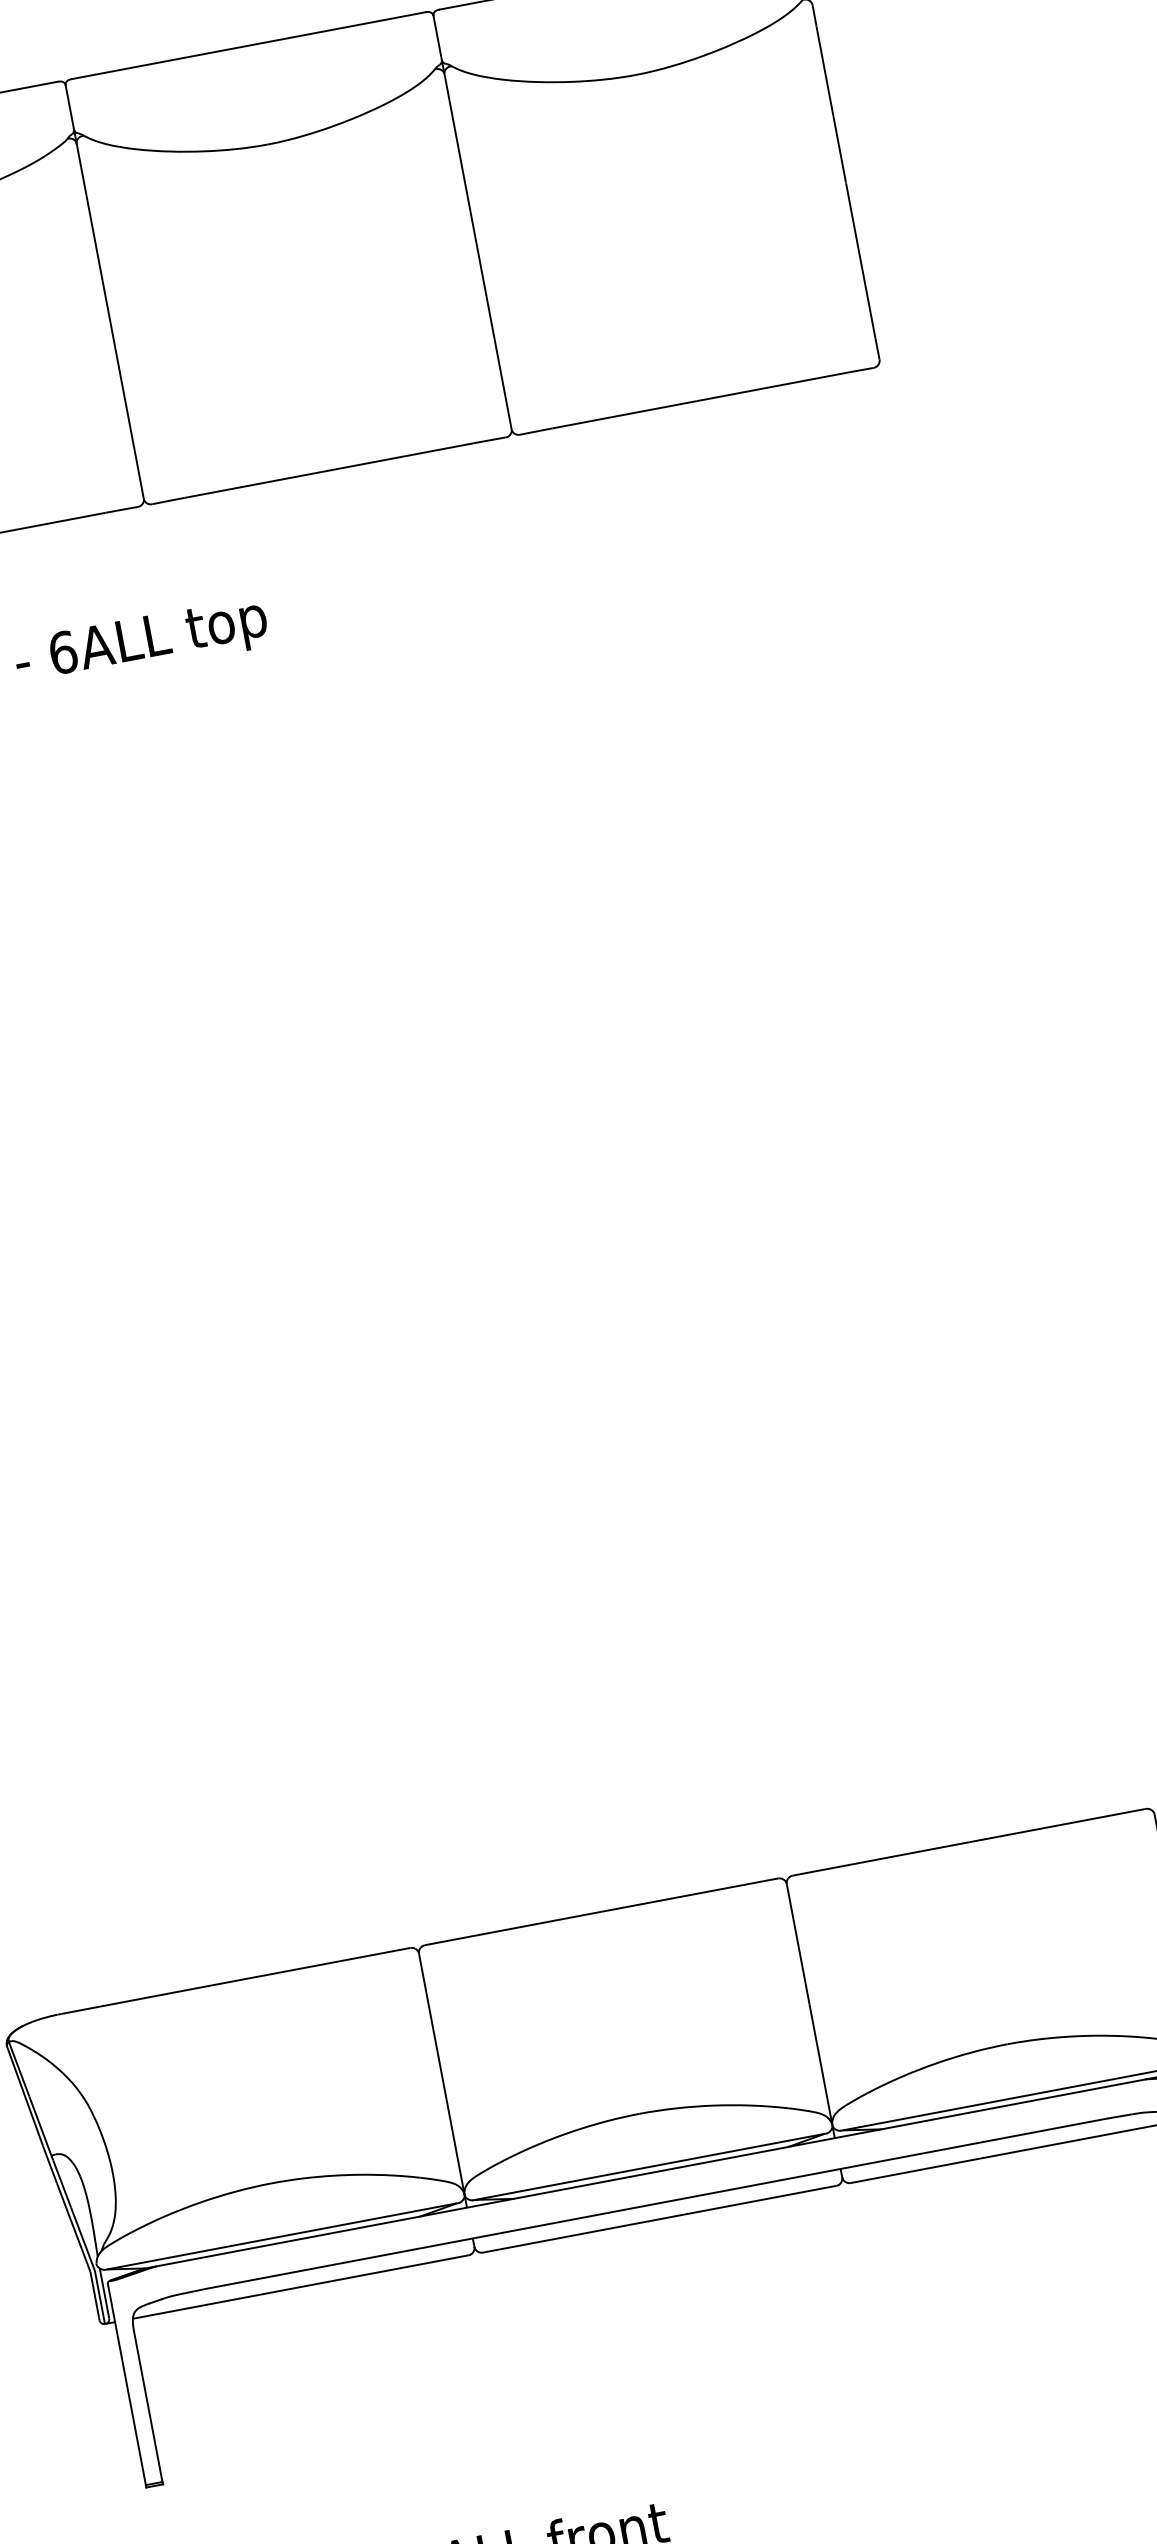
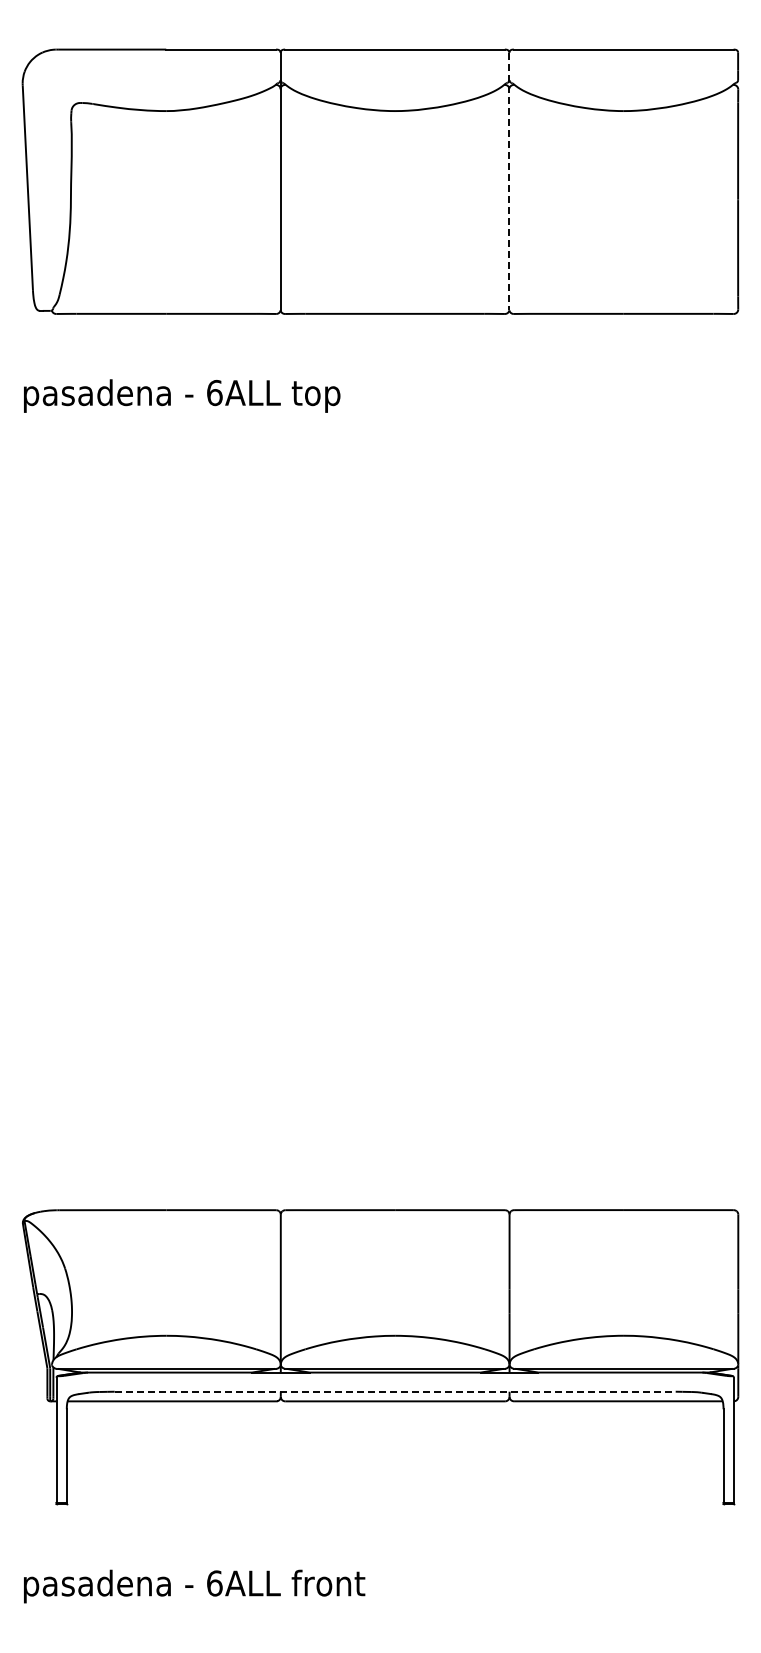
line: (472, 223) -> (509, 181), solid -> dashed
line: (657, 2203) -> (395, 1391), solid -> dashed

